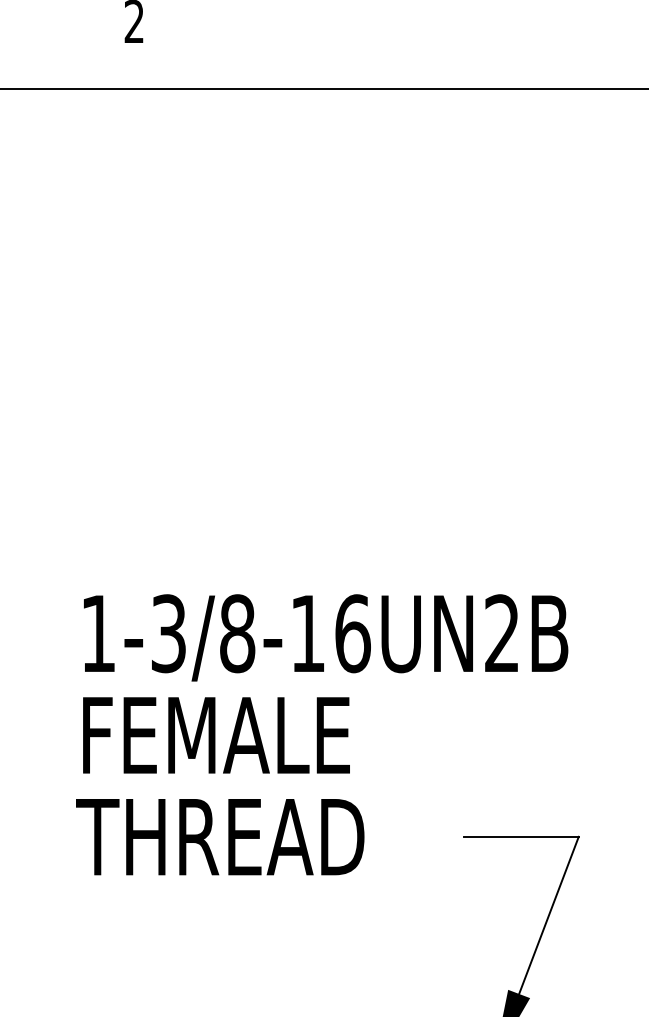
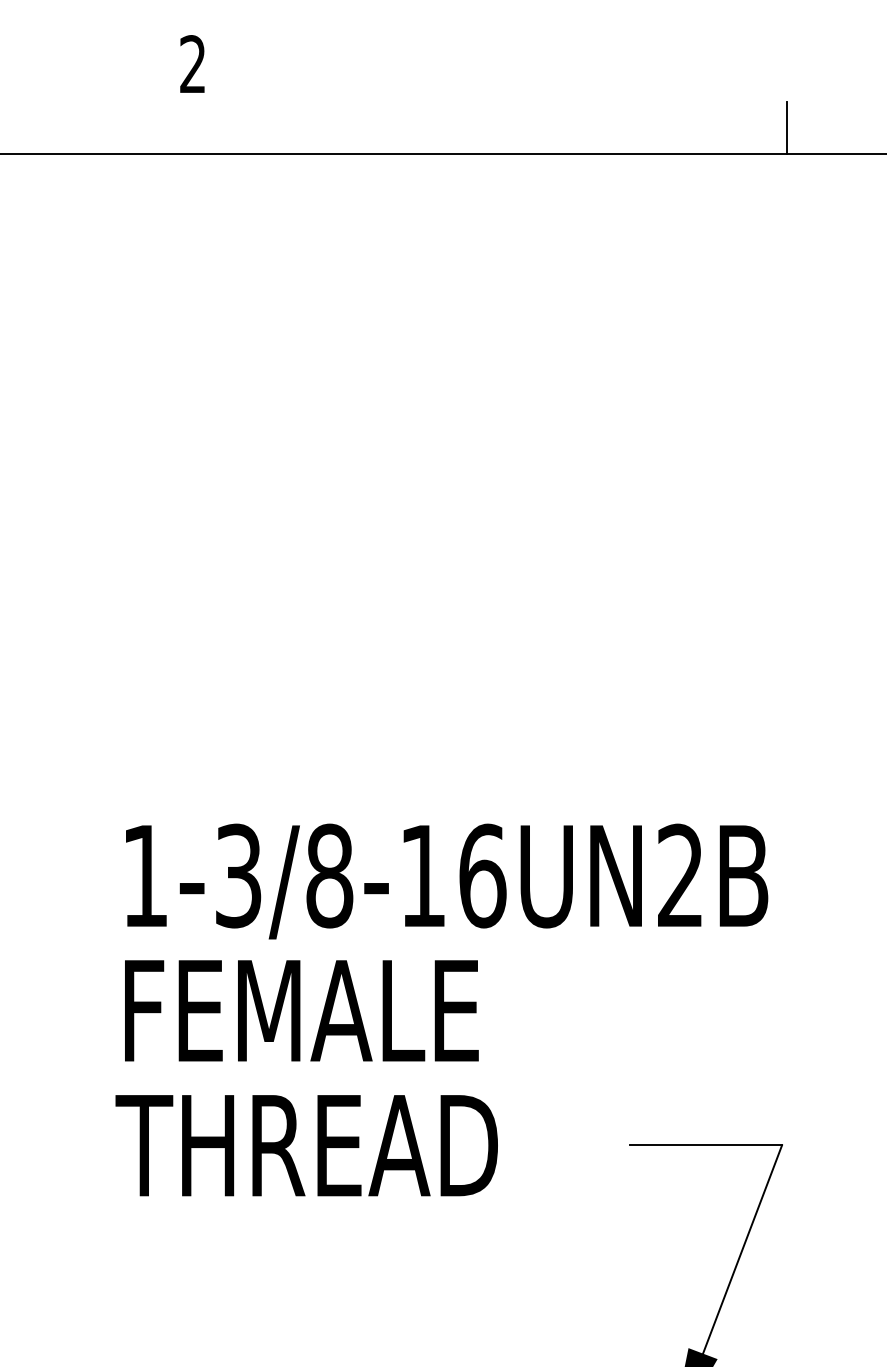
line: (582, 69) -> (786, 127), added

